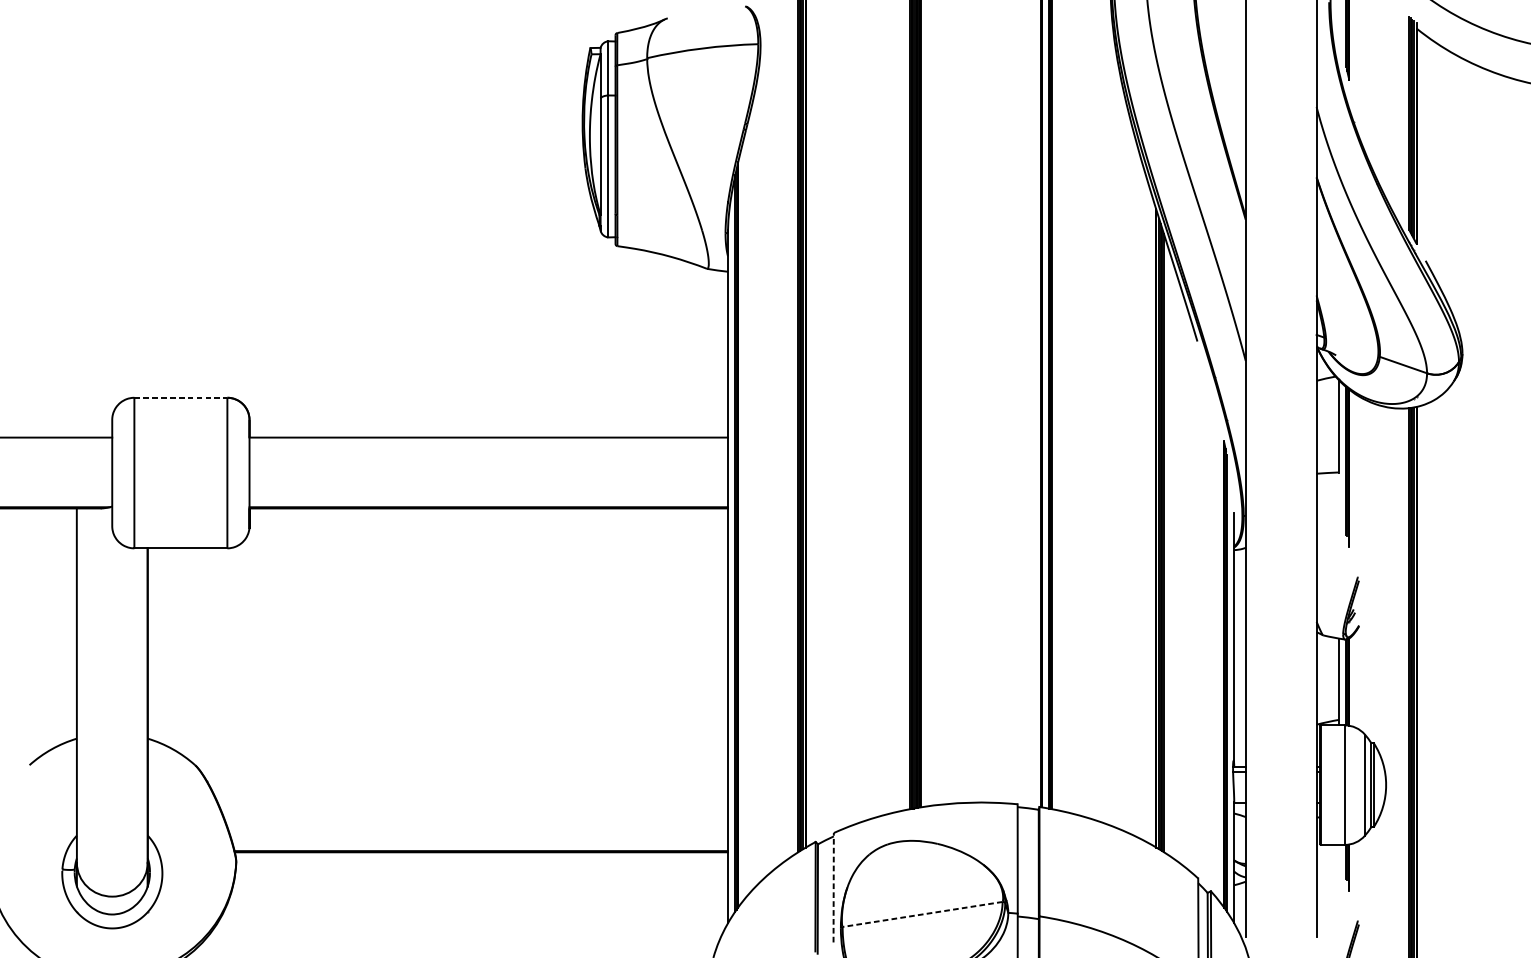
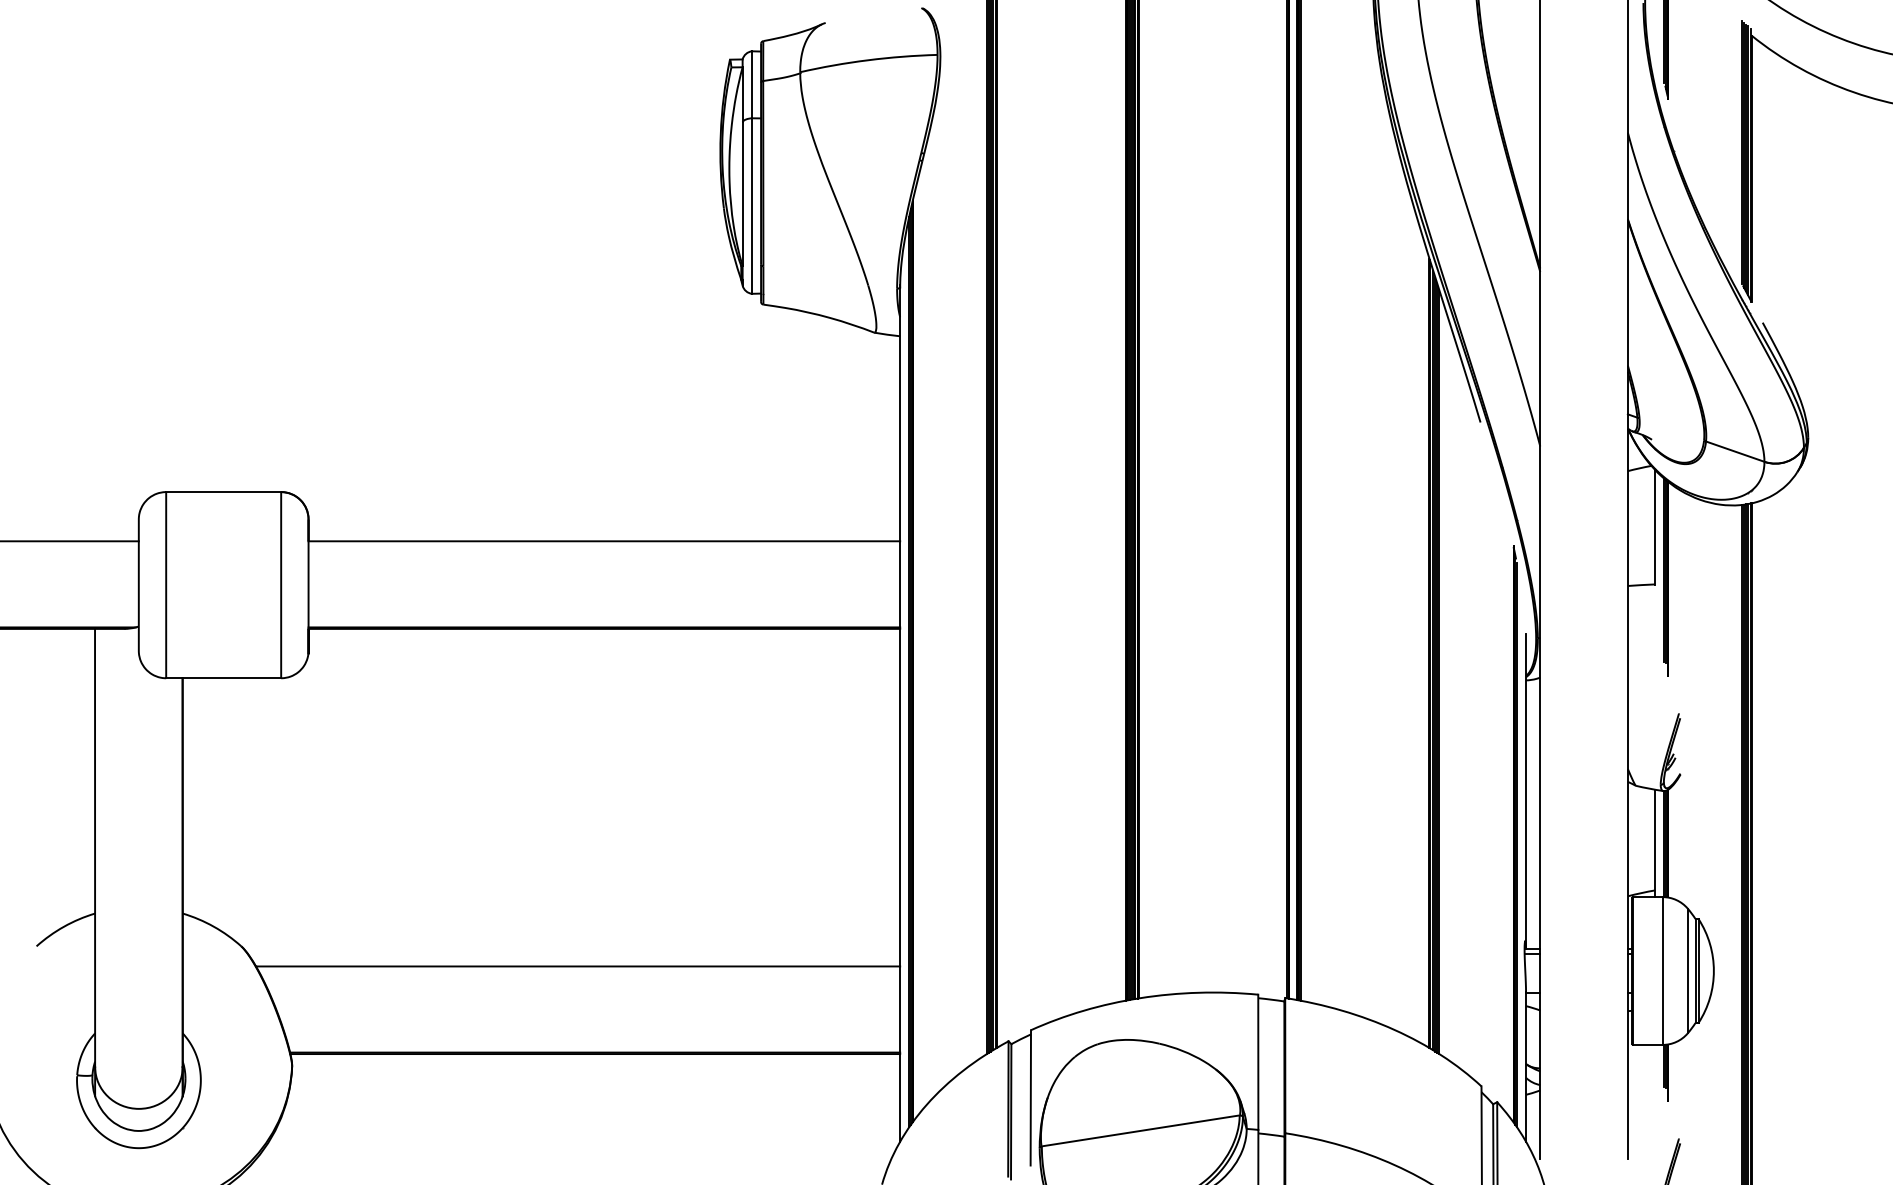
line: (181, 398) -> (224, 492), dashed -> solid
line: (467, 781) -> (578, 966), added
line: (833, 887) -> (1030, 1097), dashed -> solid
line: (922, 914) -> (1140, 1130), dashed -> solid

